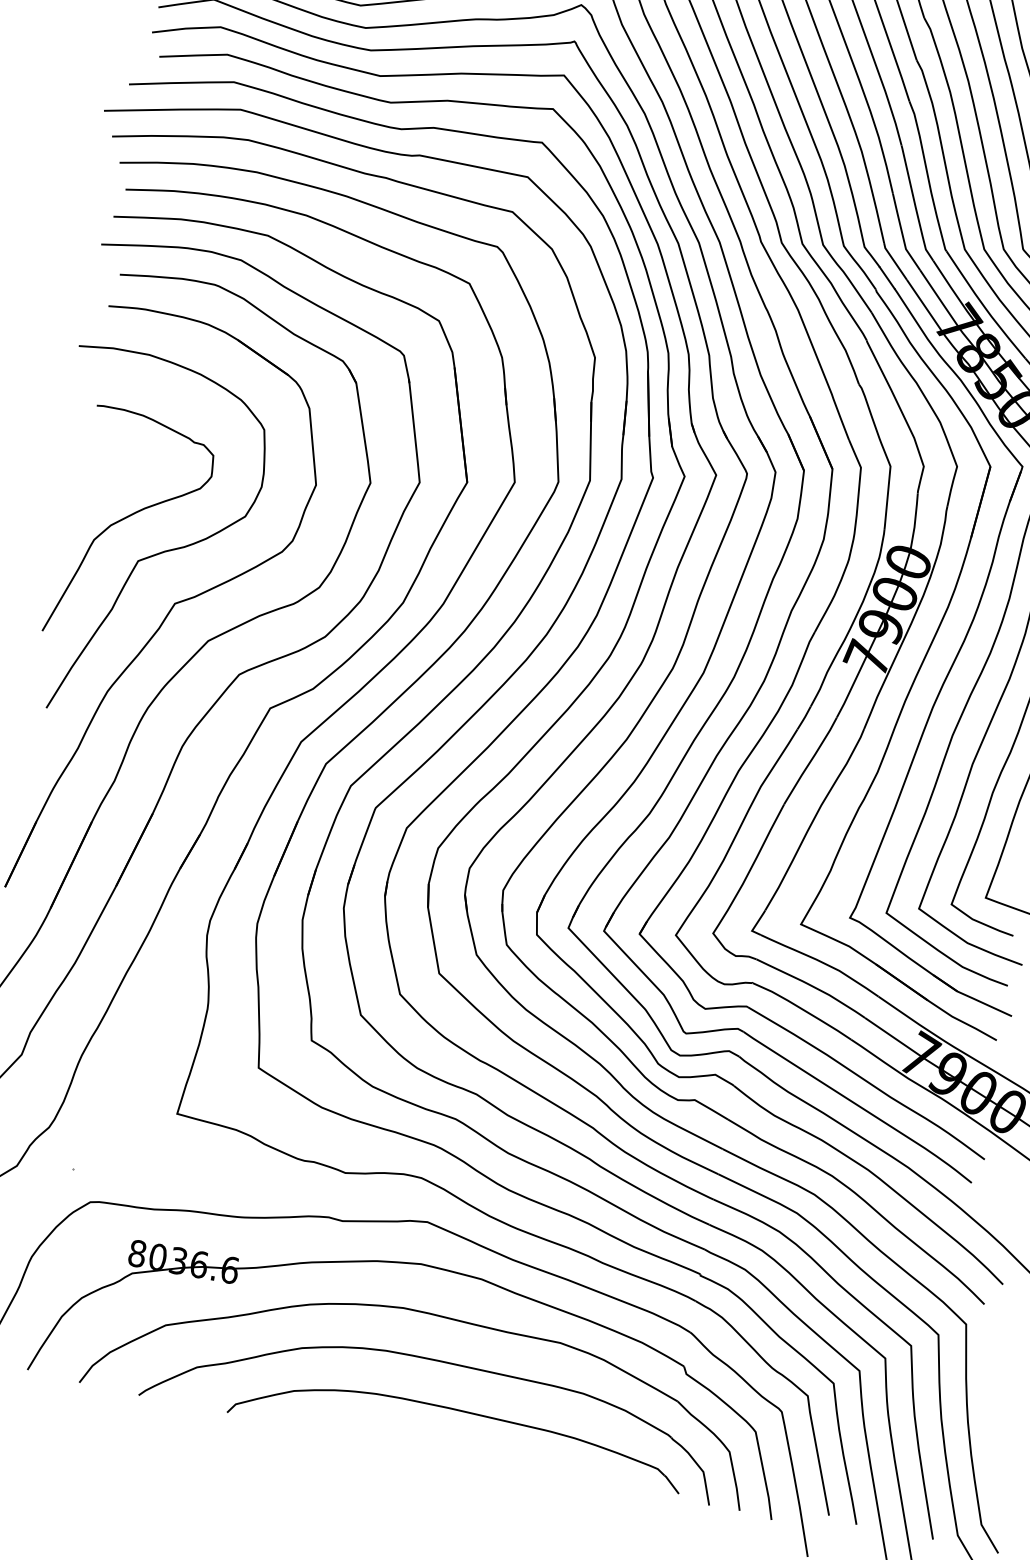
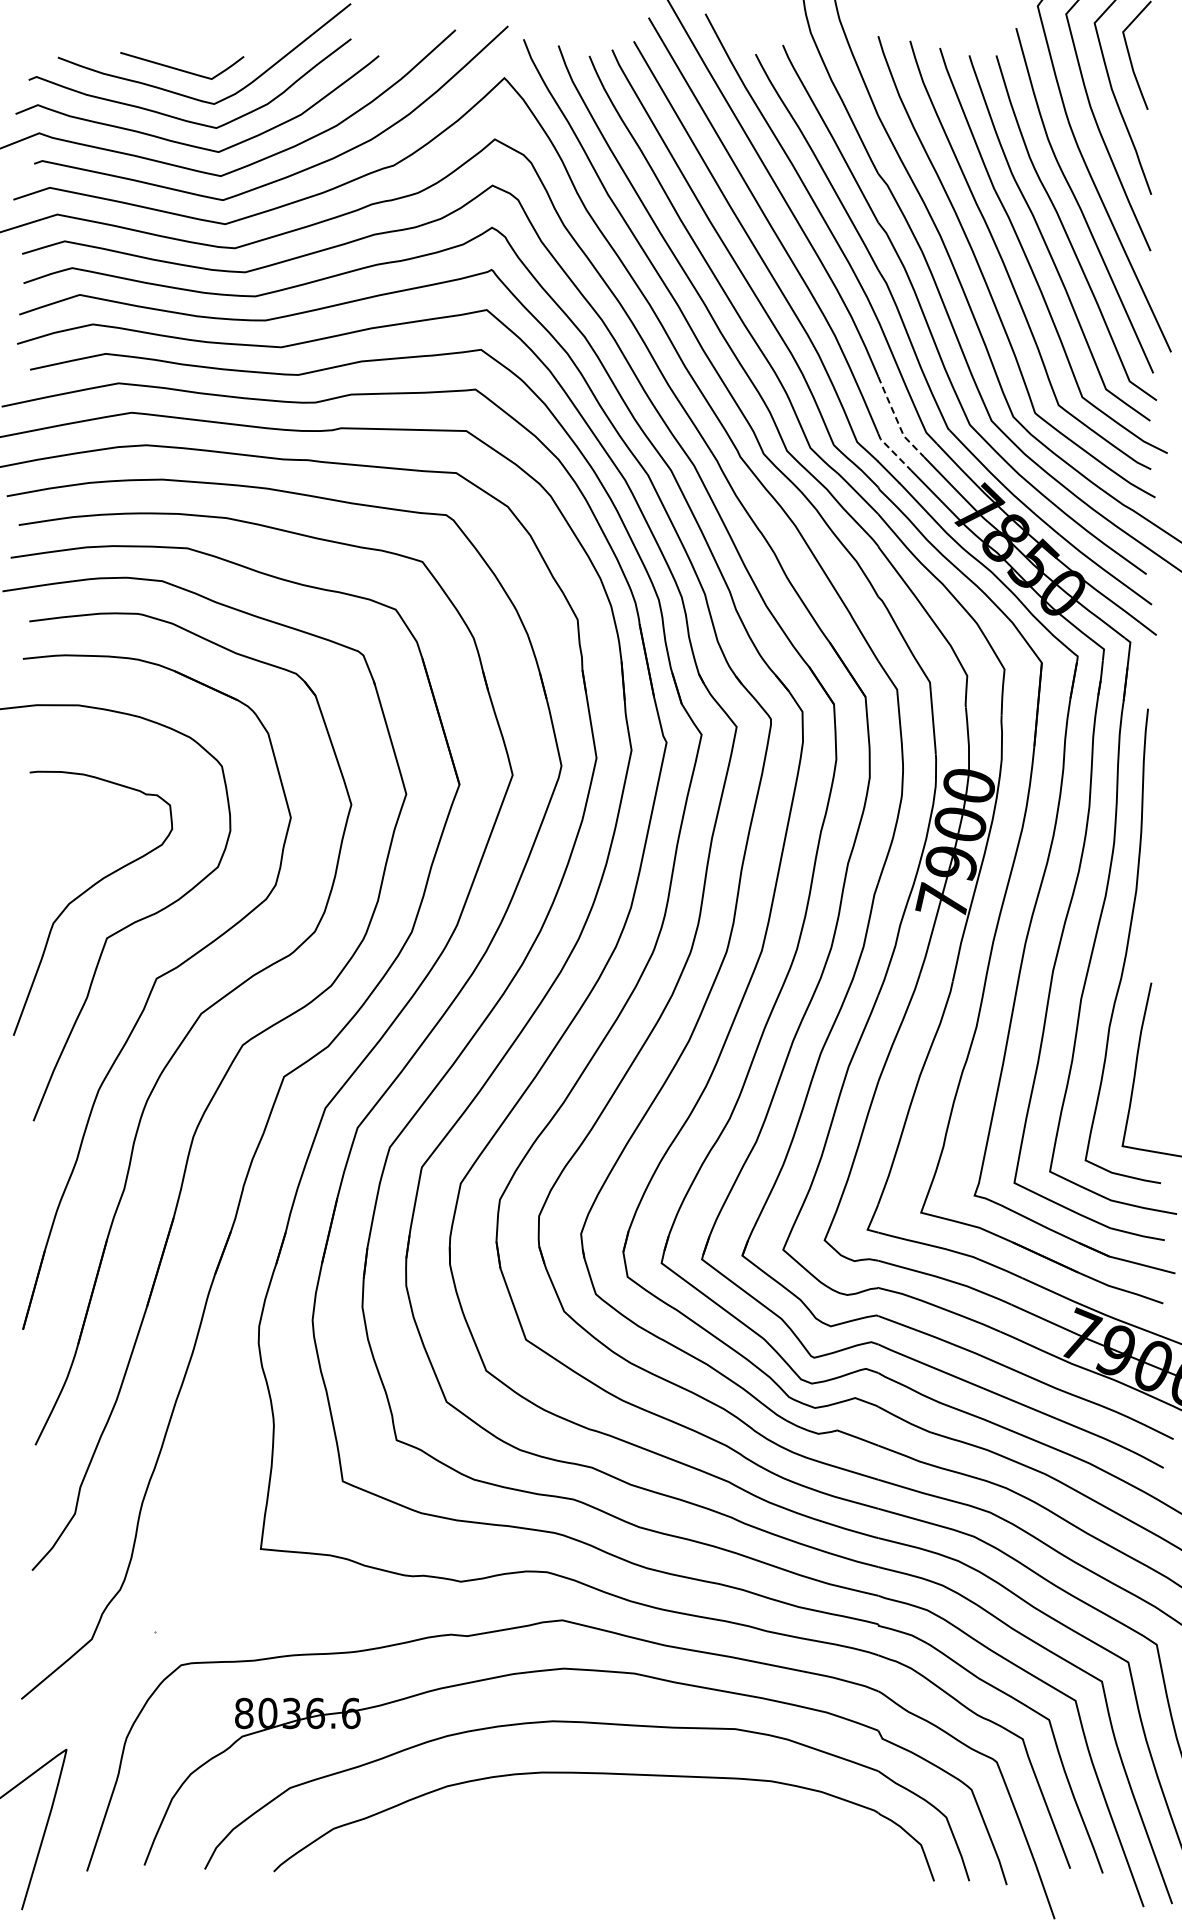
line: (902, 233) -> (896, 419), solid -> dashed
line: (894, 261) -> (893, 452), solid -> dashed
part: (459, 1411) -> (636, 1825), removed

